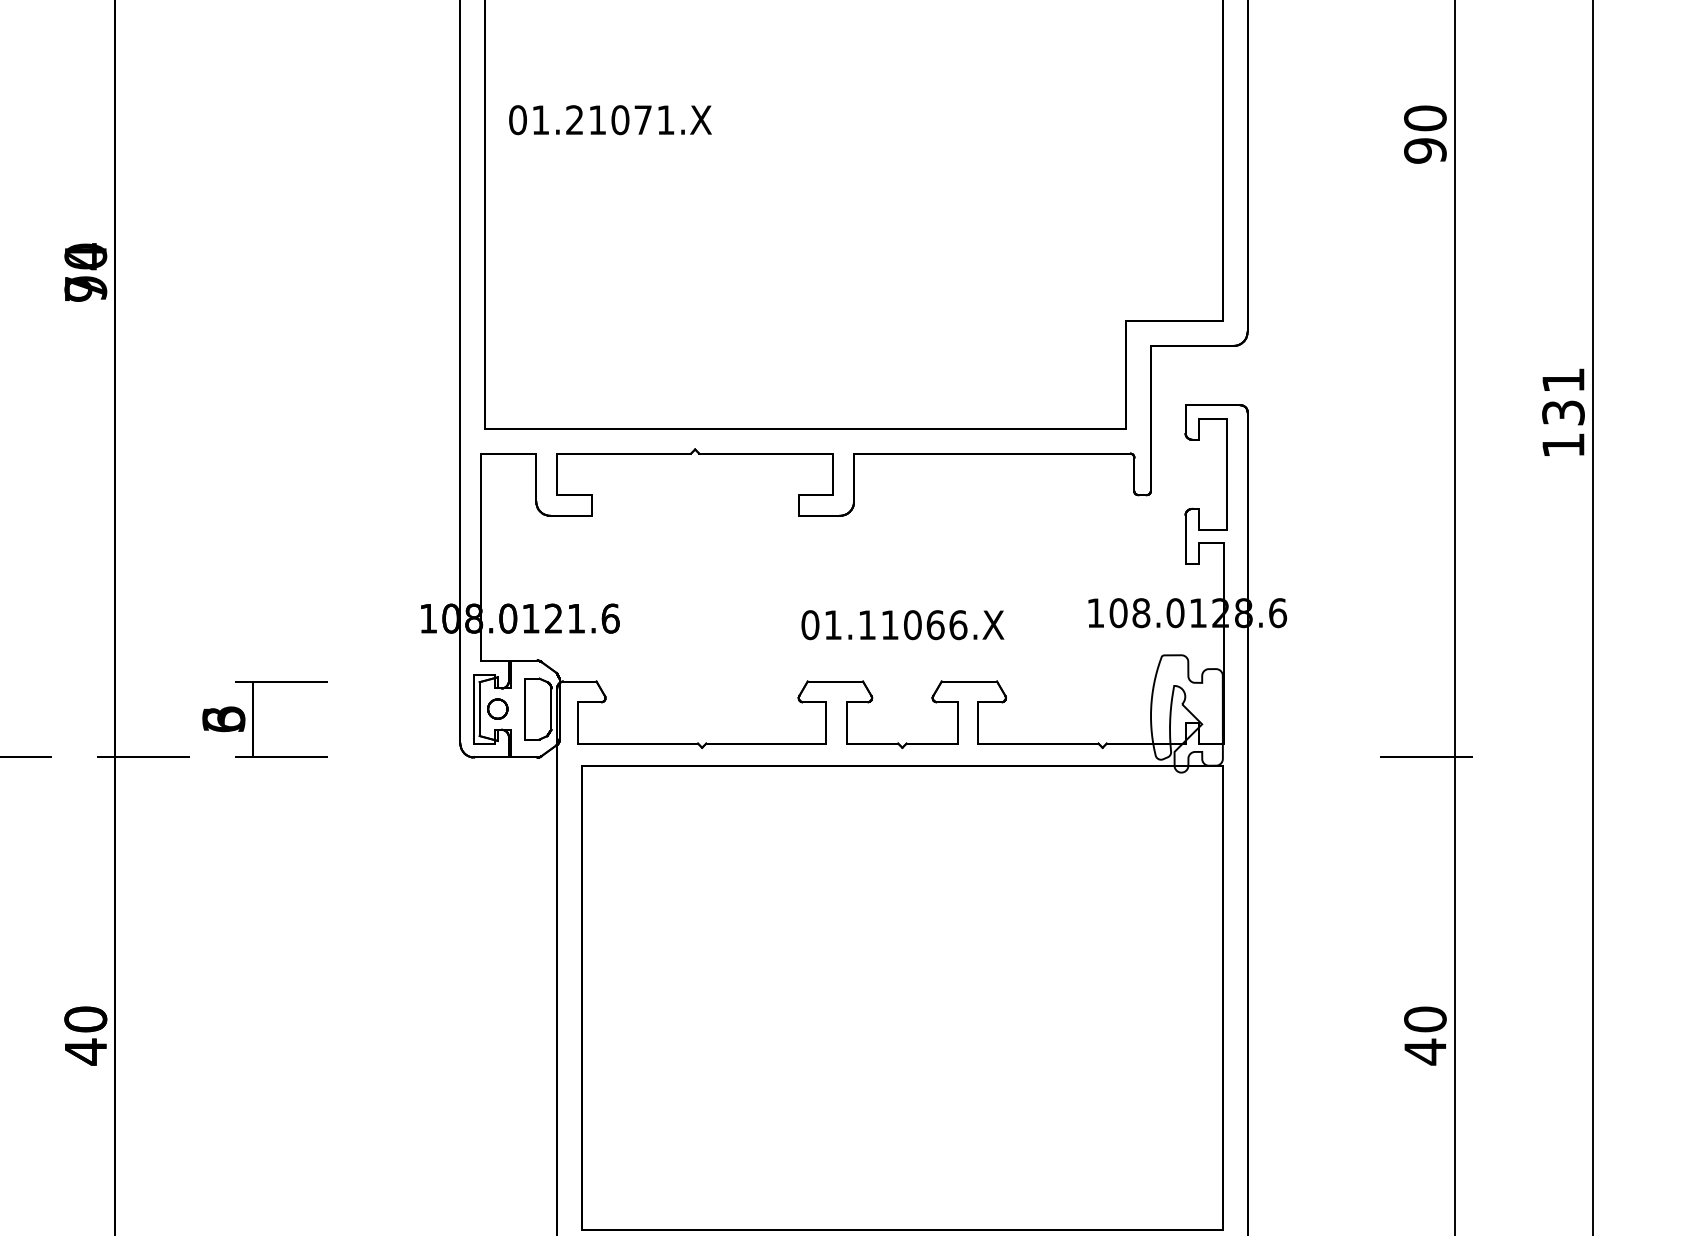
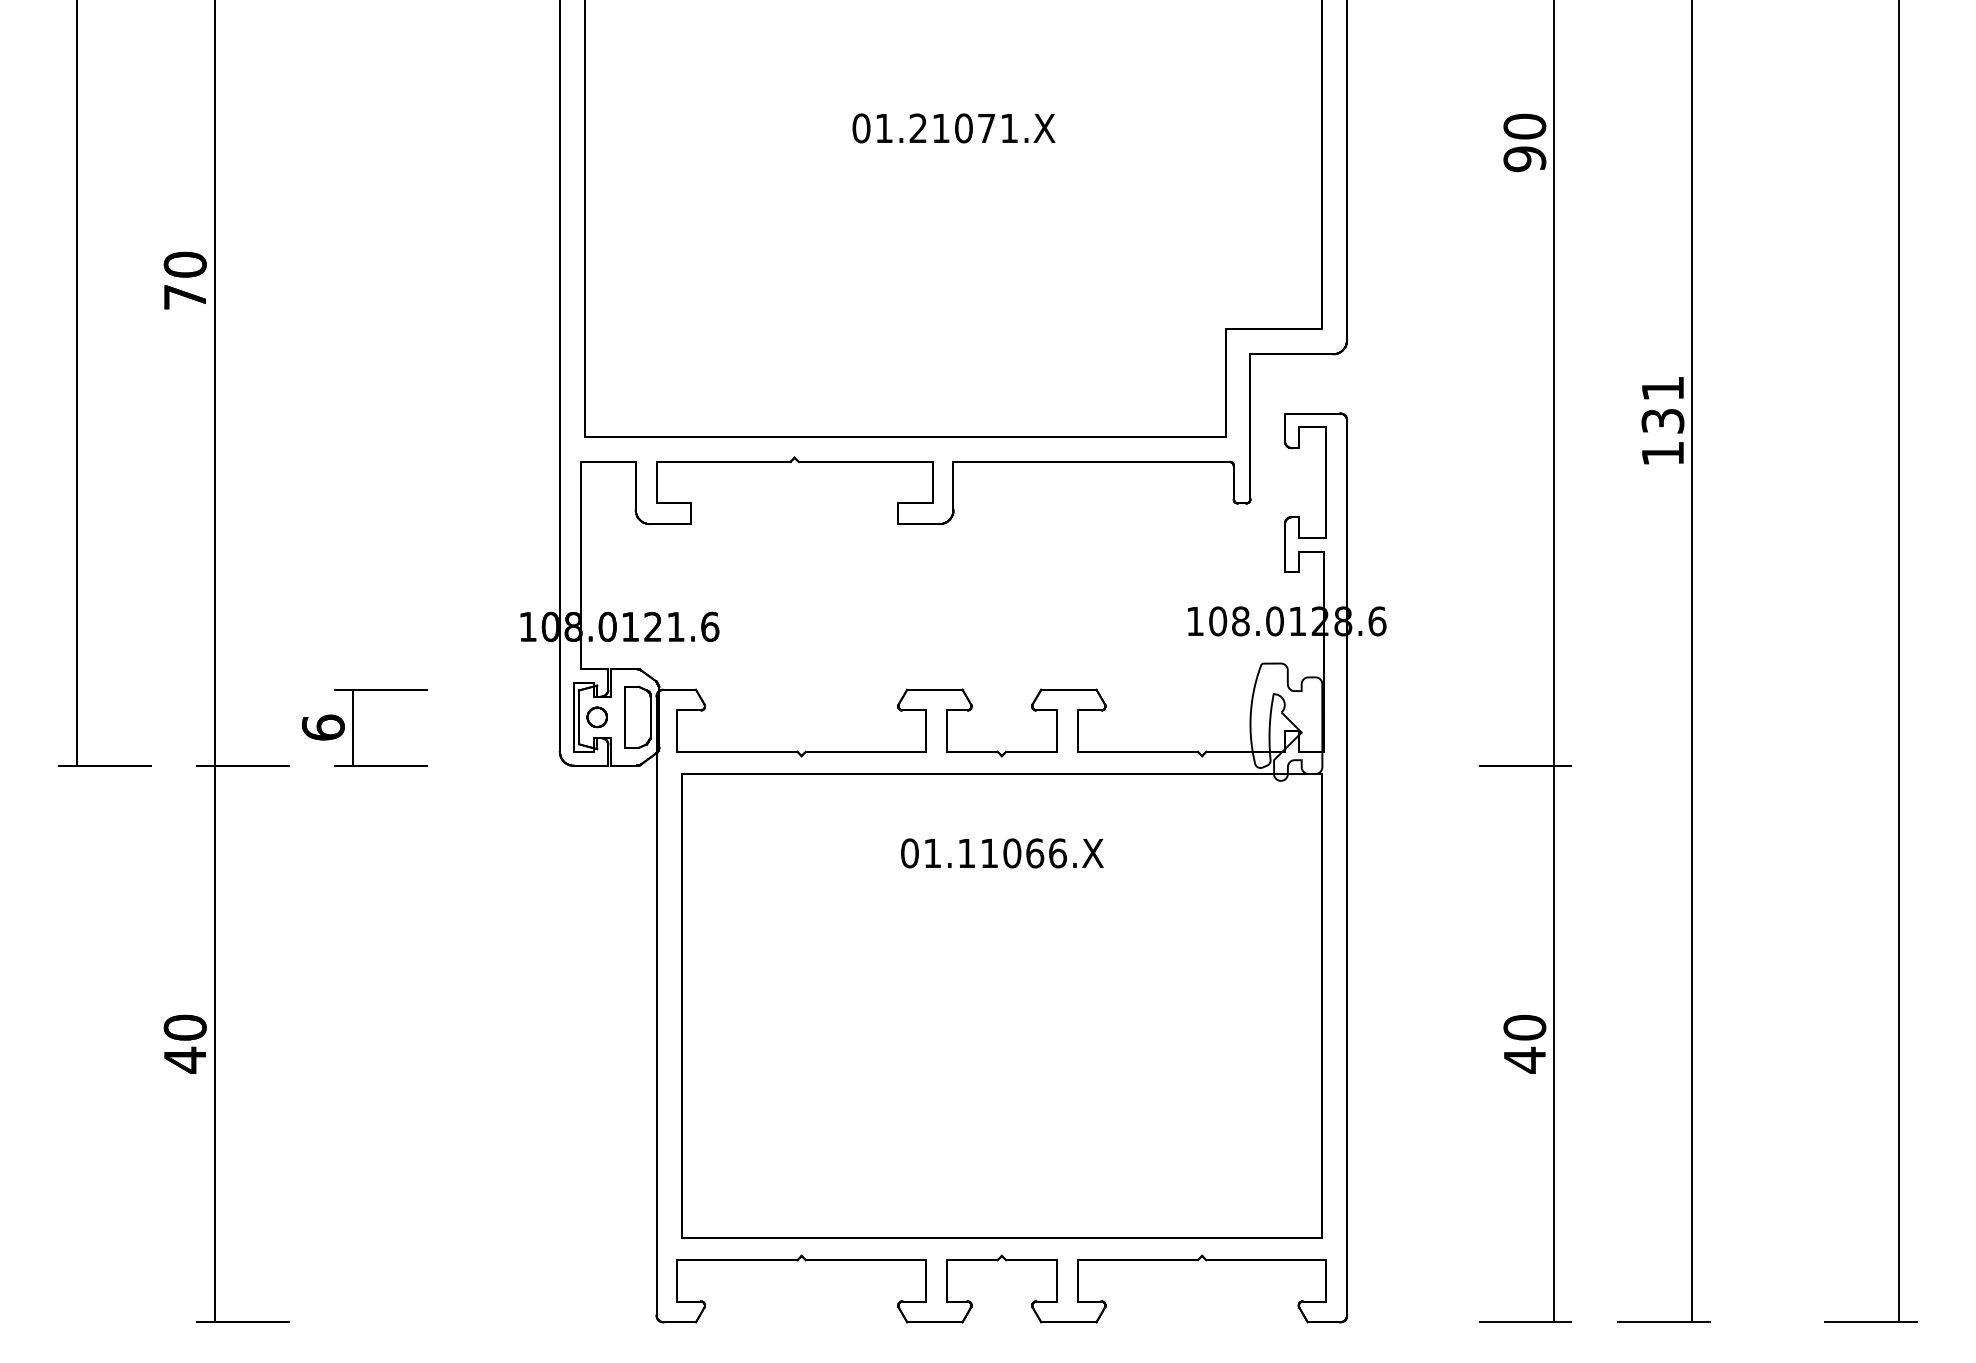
text: (610, 120) -> (953, 128), moved
text: (85, 272) -> (184, 280), 94 -> 70
text: (903, 625) -> (1002, 853), moved
text: (224, 719) -> (323, 727), 3 -> 6

